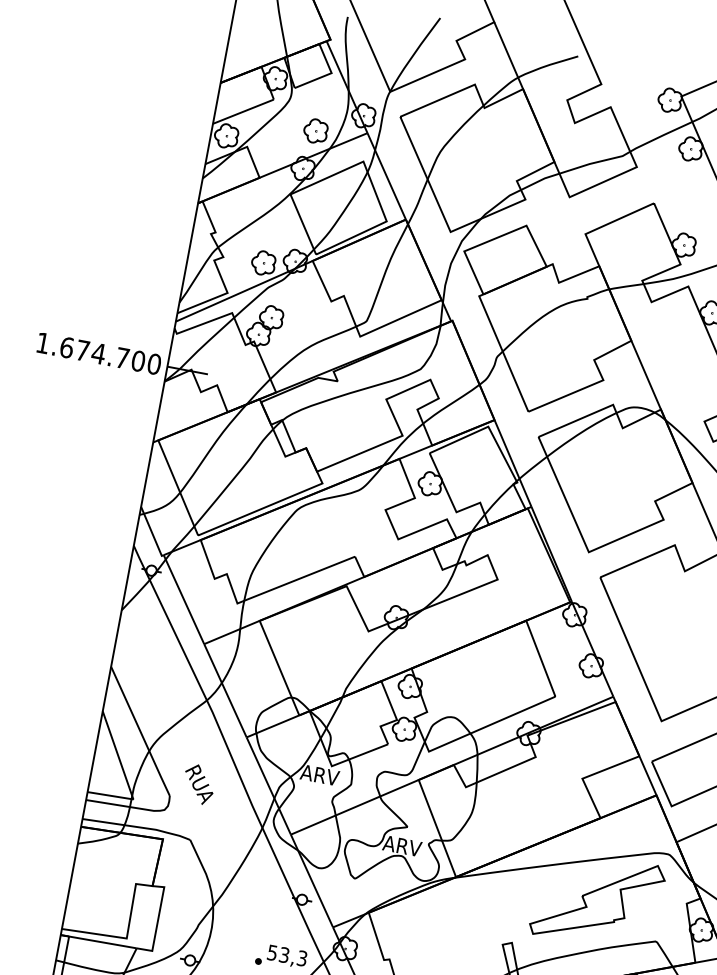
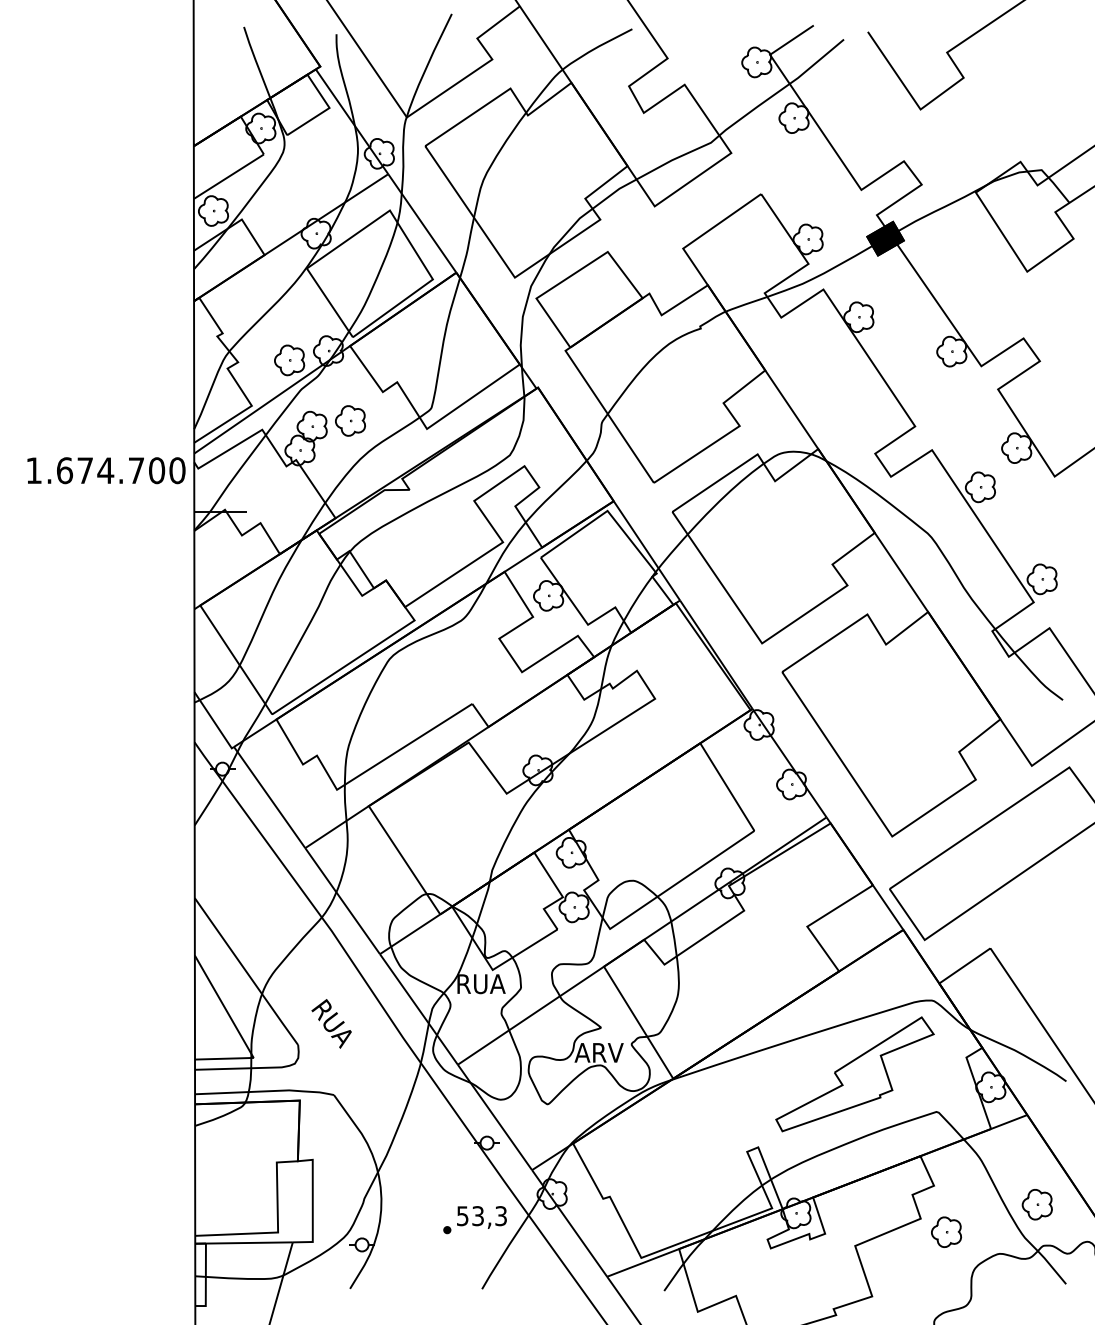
part: (315, 130) -> (350, 420), moved
text: (99, 353) -> (106, 470), moved
text: (320, 775) -> (480, 984), ARV -> RUA

